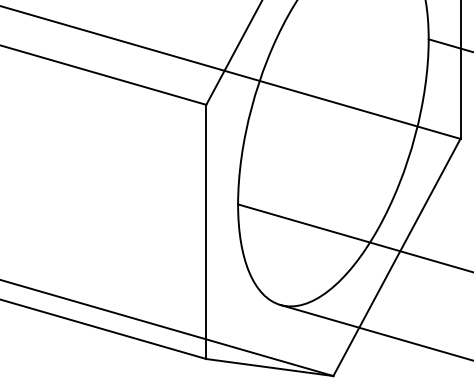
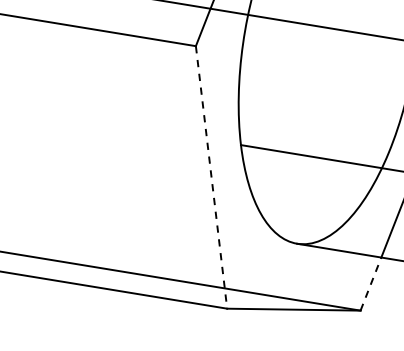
line: (206, 232) -> (211, 177), solid -> dashed
line: (346, 351) -> (371, 283), solid -> dashed

